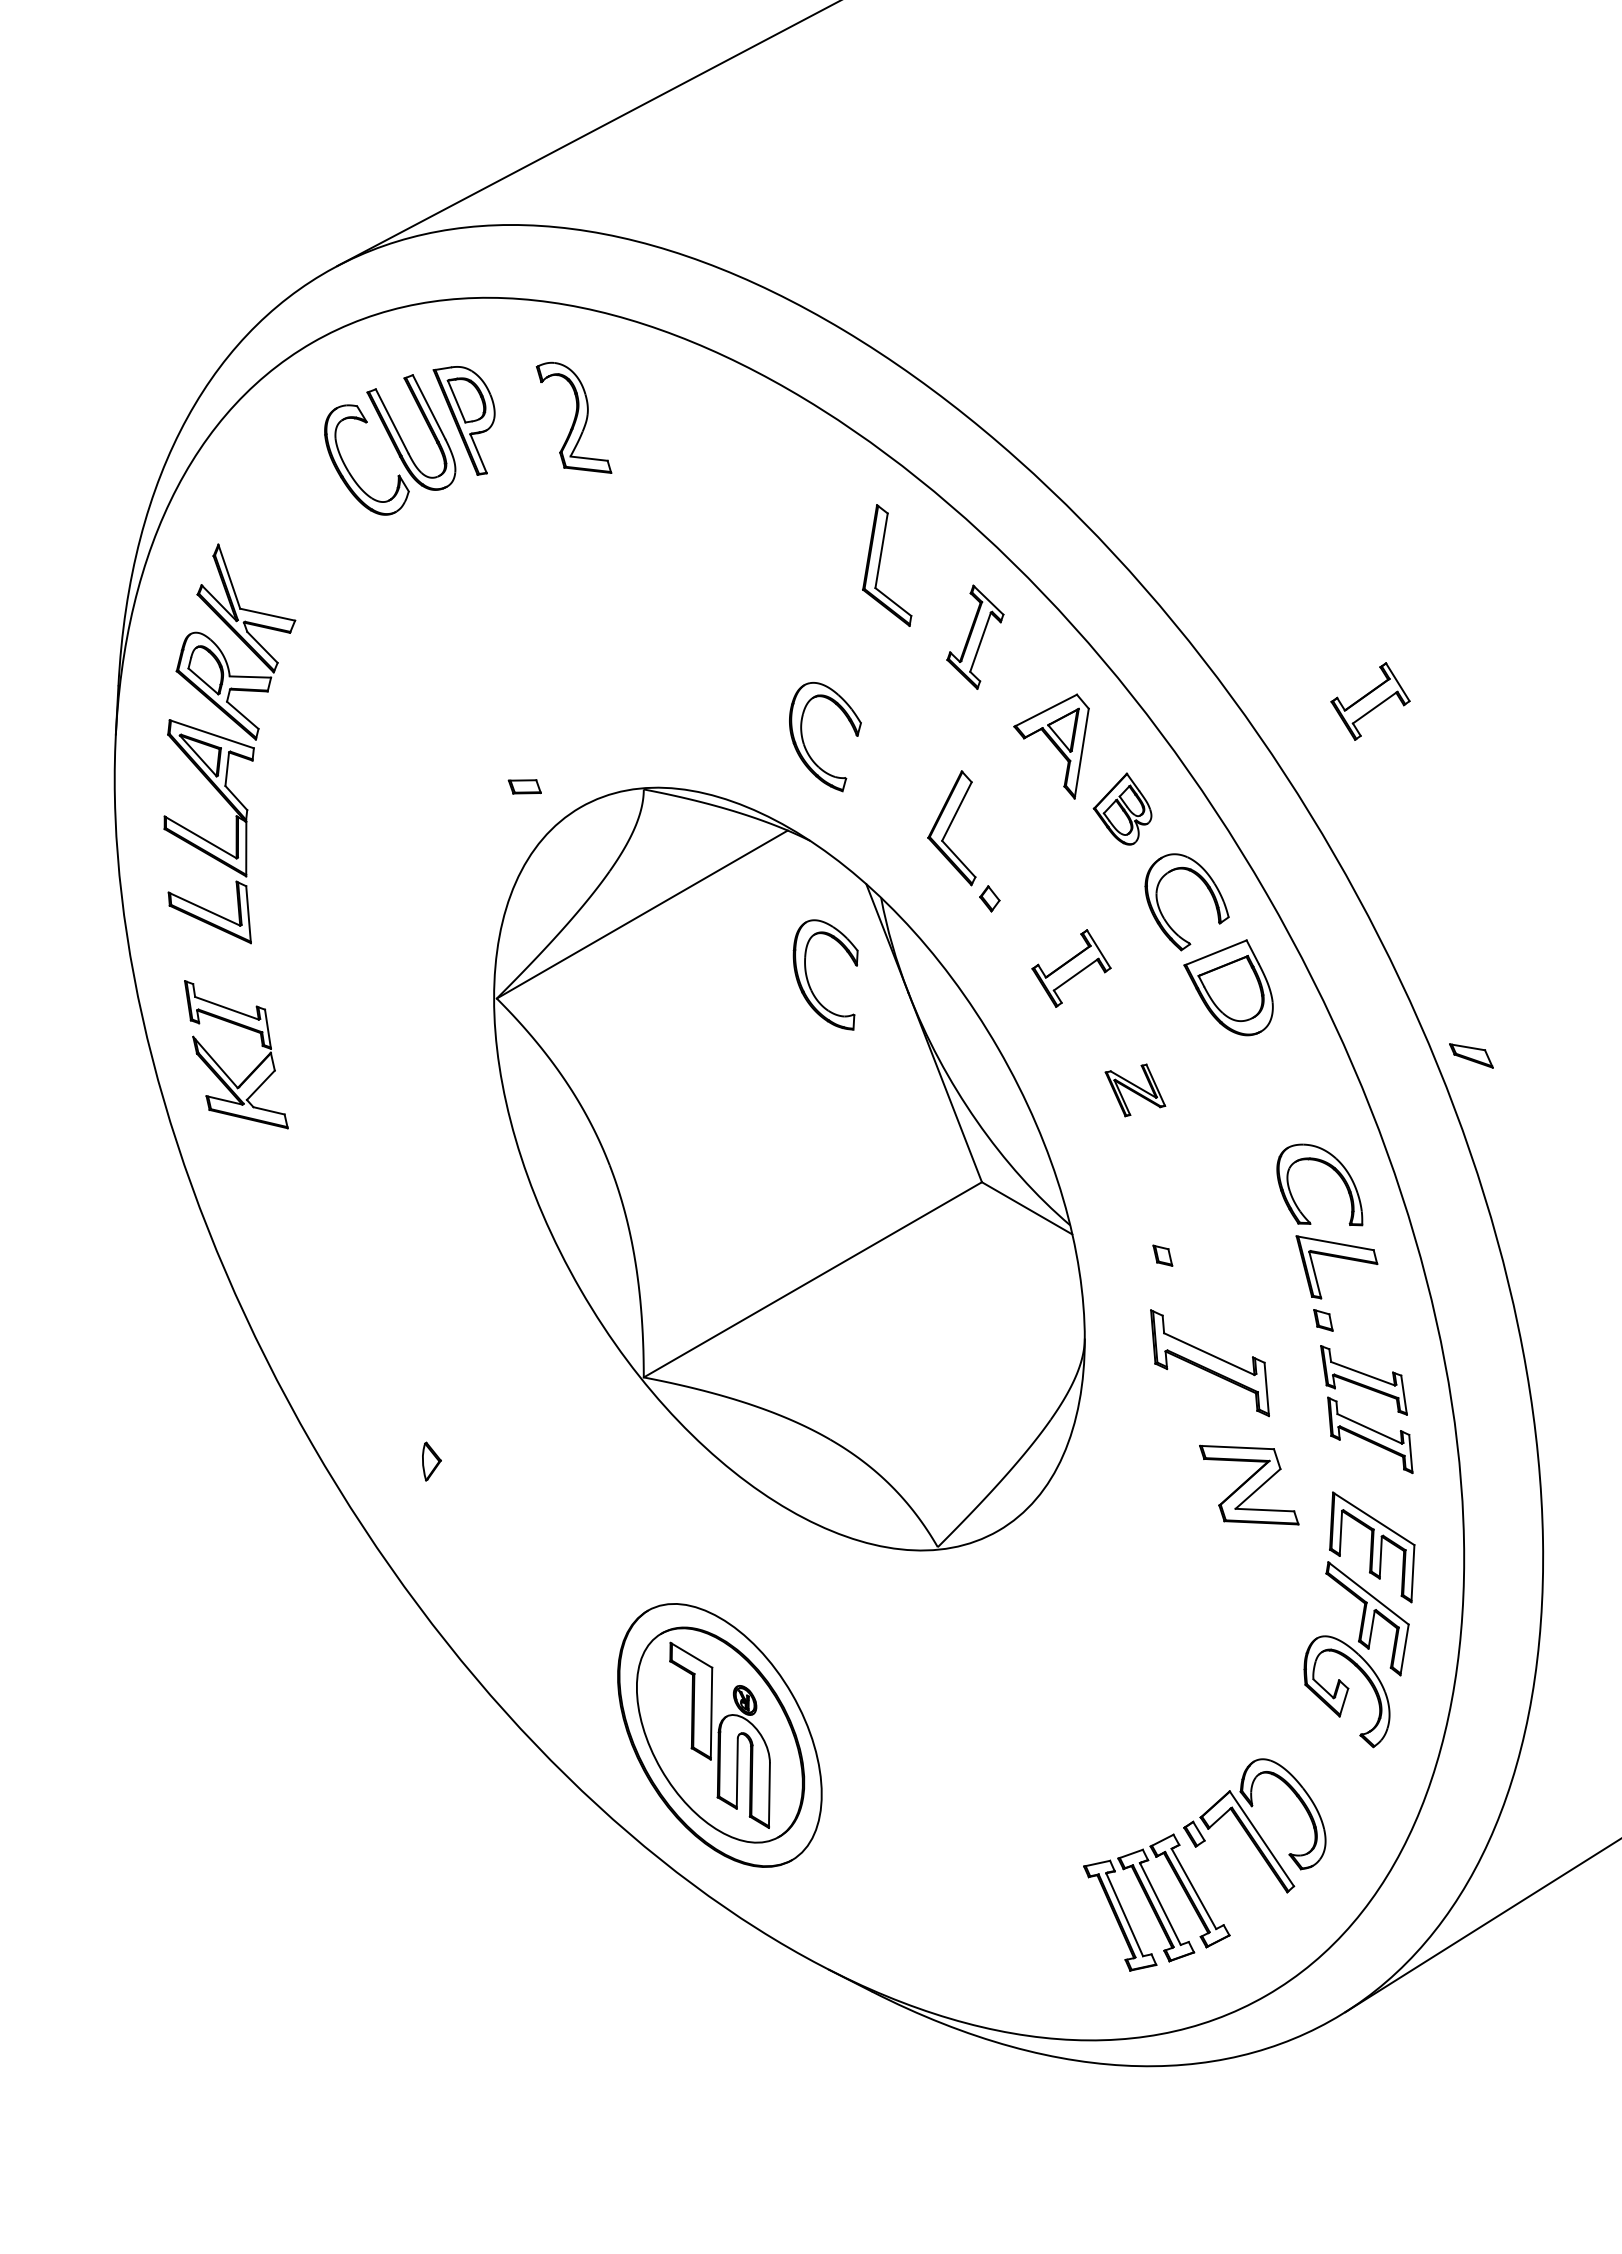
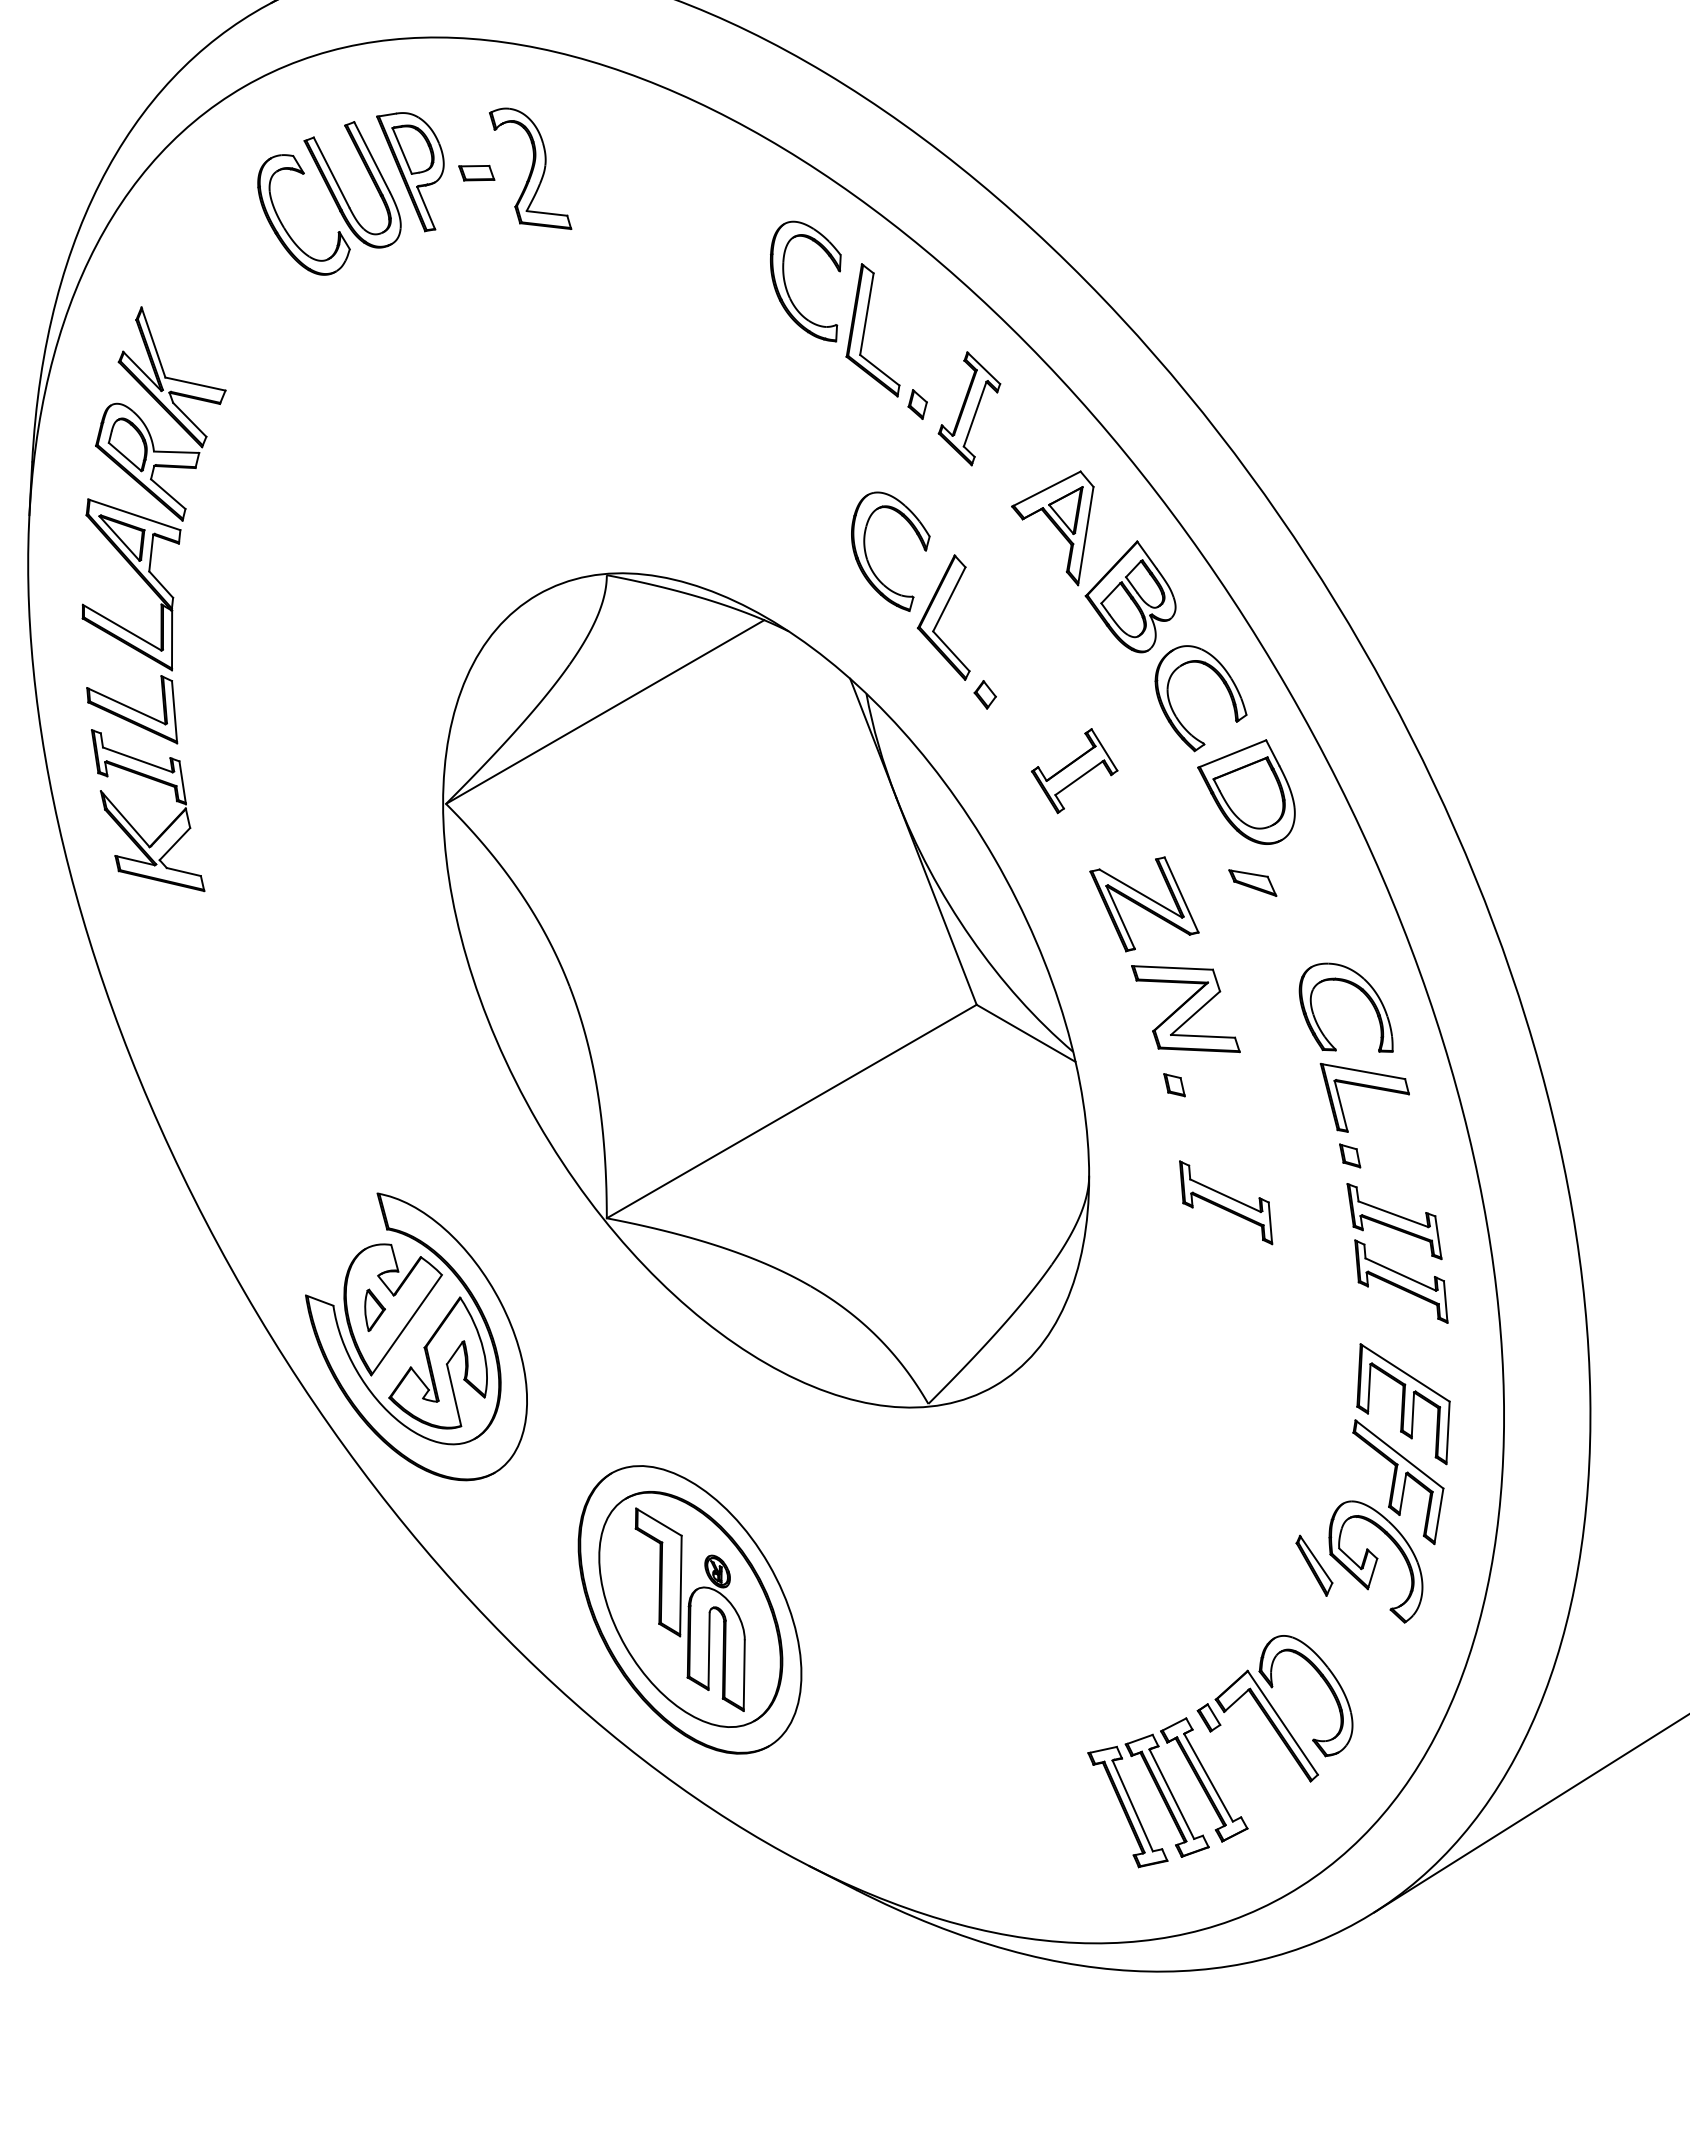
part: (927, 633) -> (917, 404), added
part: (1370, 701) -> (1401, 479), removed
part: (805, 745) -> (868, 561), moved
part: (524, 786) -> (476, 172), moved
part: (1122, 808) -> (1130, 596), size x1.43
part: (808, 979) -> (786, 286), moved
part: (1471, 1055) -> (1252, 882), moved
part: (222, 1068) -> (132, 825), moved
part: (1135, 1090) -> (1144, 904), size x1.67
part: (1209, 1363) -> (1225, 1203), size x0.71
part: (1249, 1484) -> (1186, 1008), moved
part: (479, 1490) -> (427, 1341), added
part: (1290, 1694) -> (1314, 1565), added

